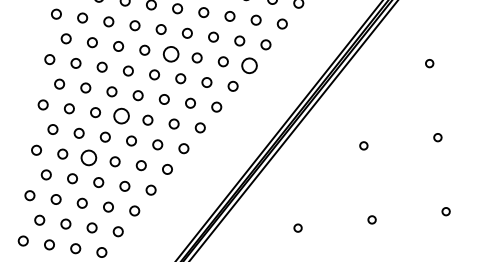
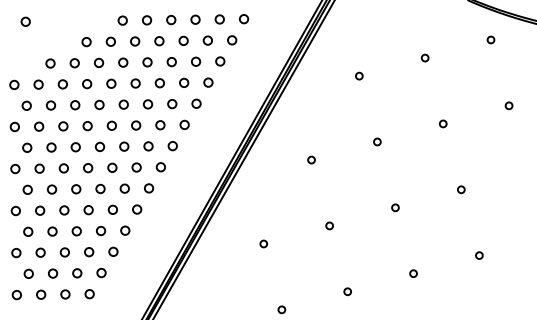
circle: (170, 53) -> (123, 104), size x0.62
circle: (249, 65) -> (196, 103), size x0.62
circle: (122, 116) -> (88, 168), size x0.62
circle: (89, 158) -> (64, 210), size x0.62

